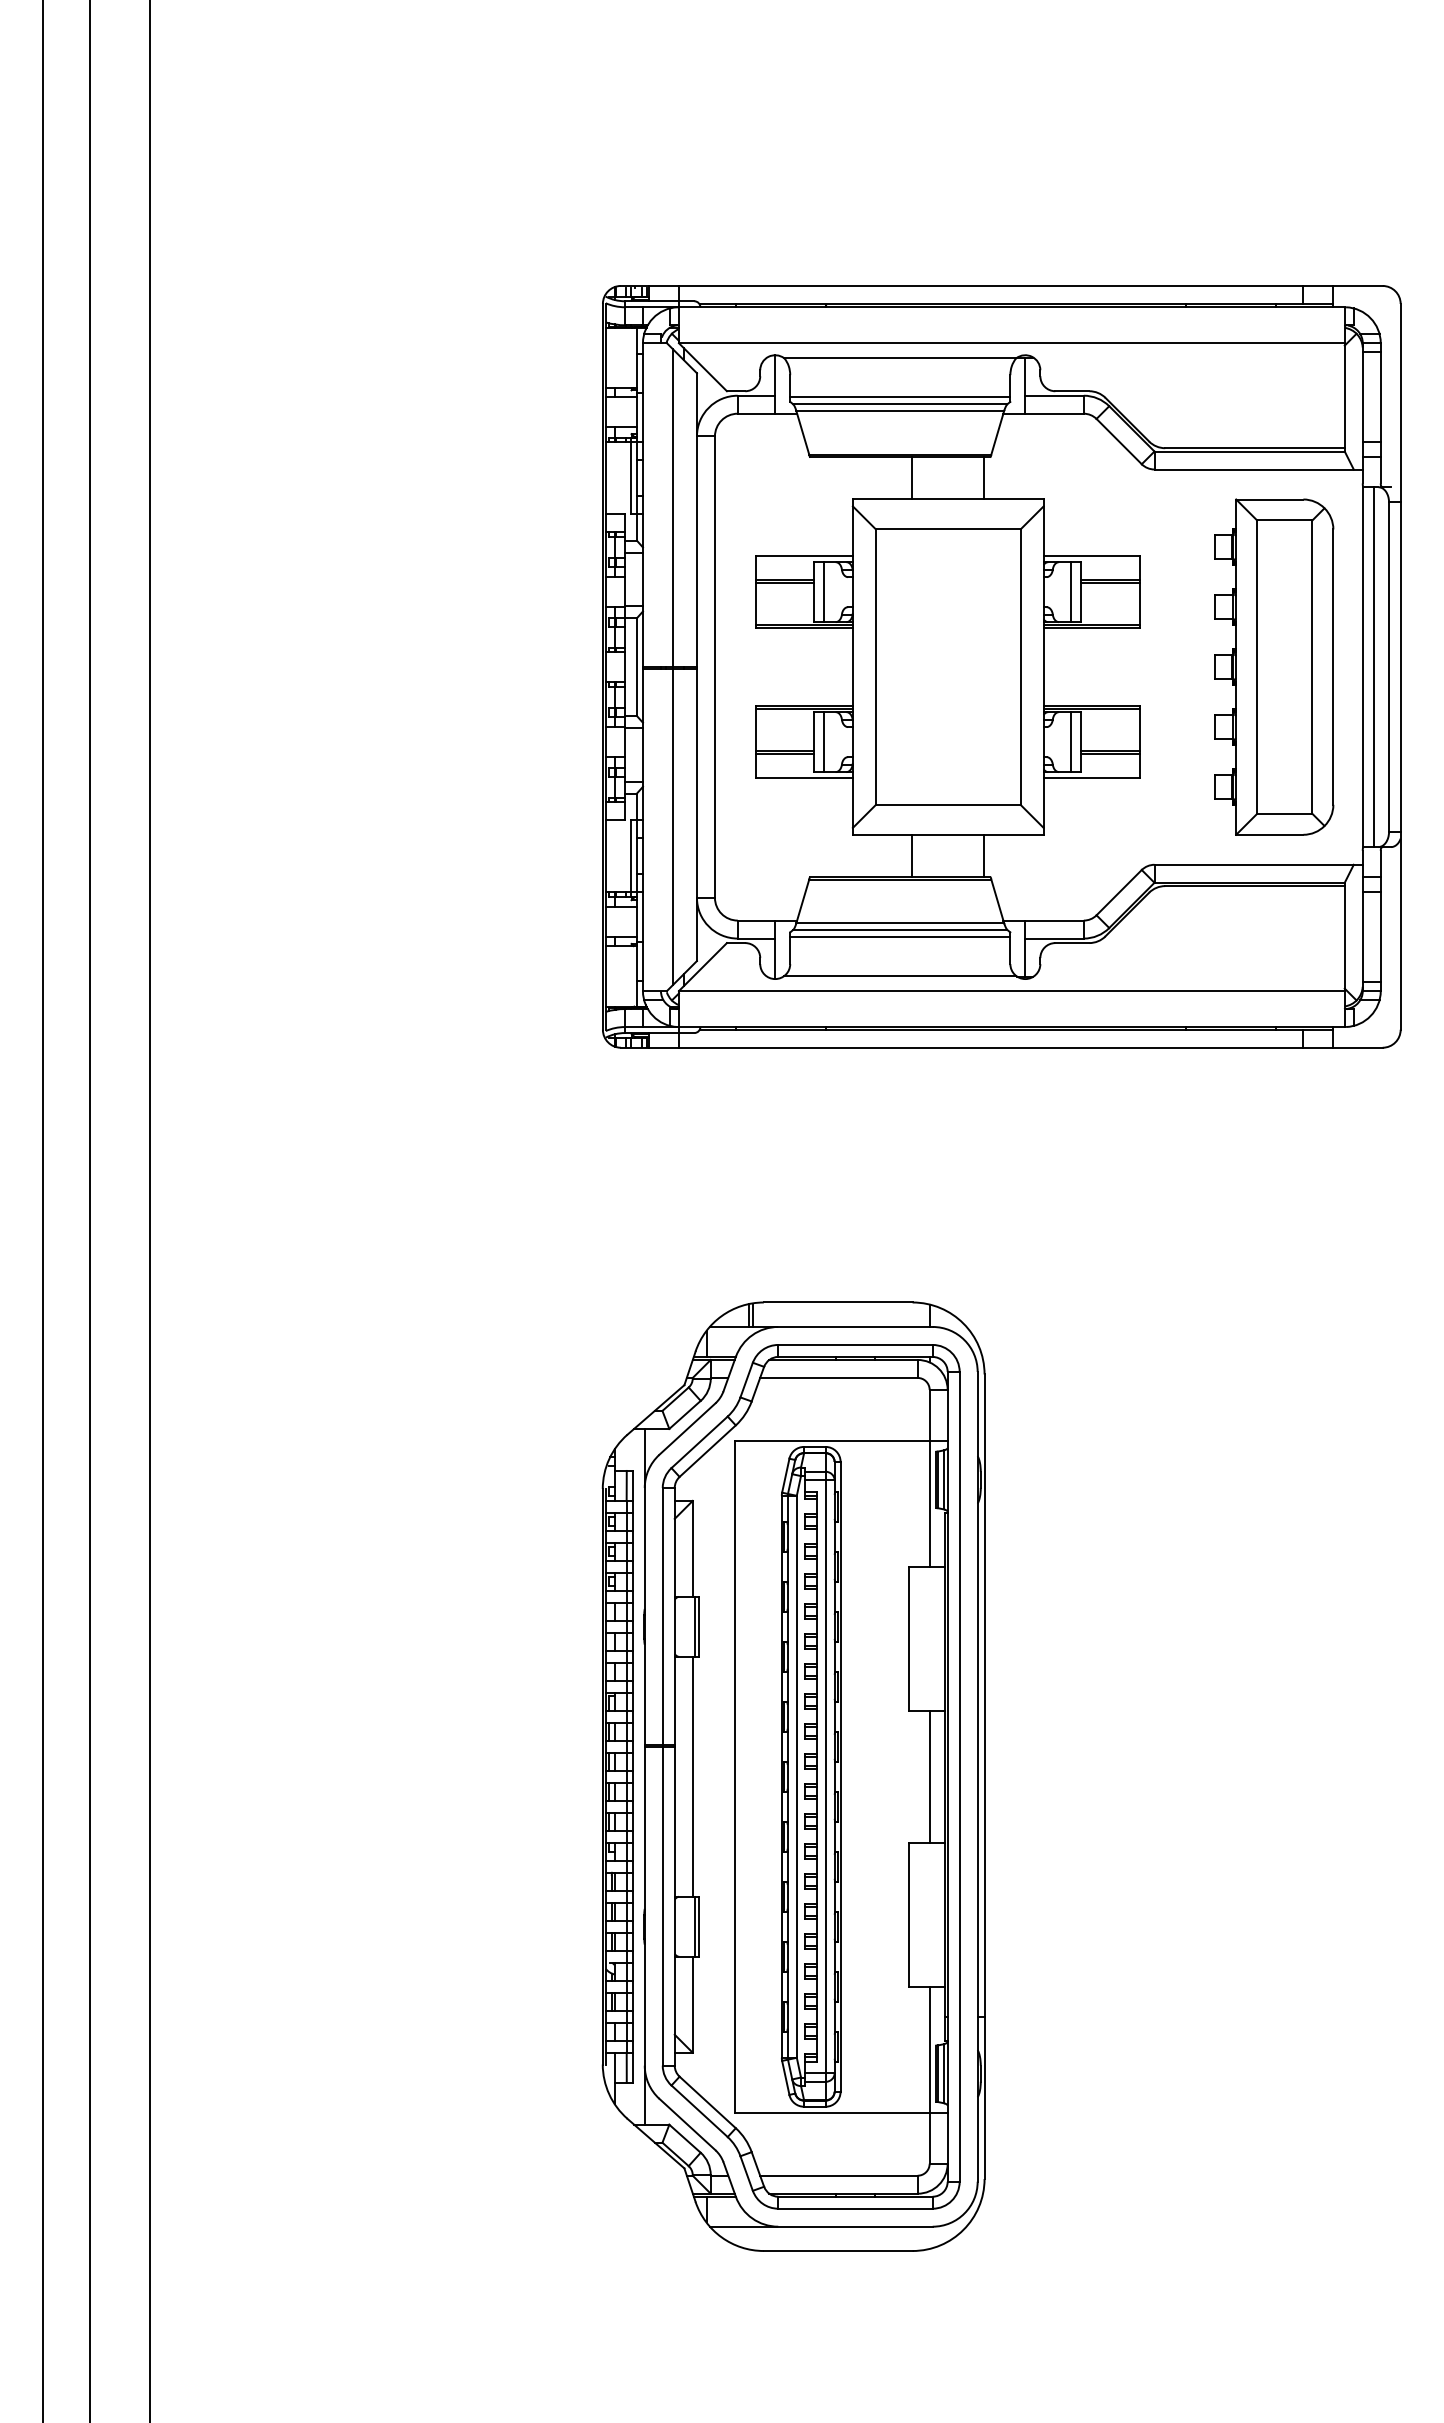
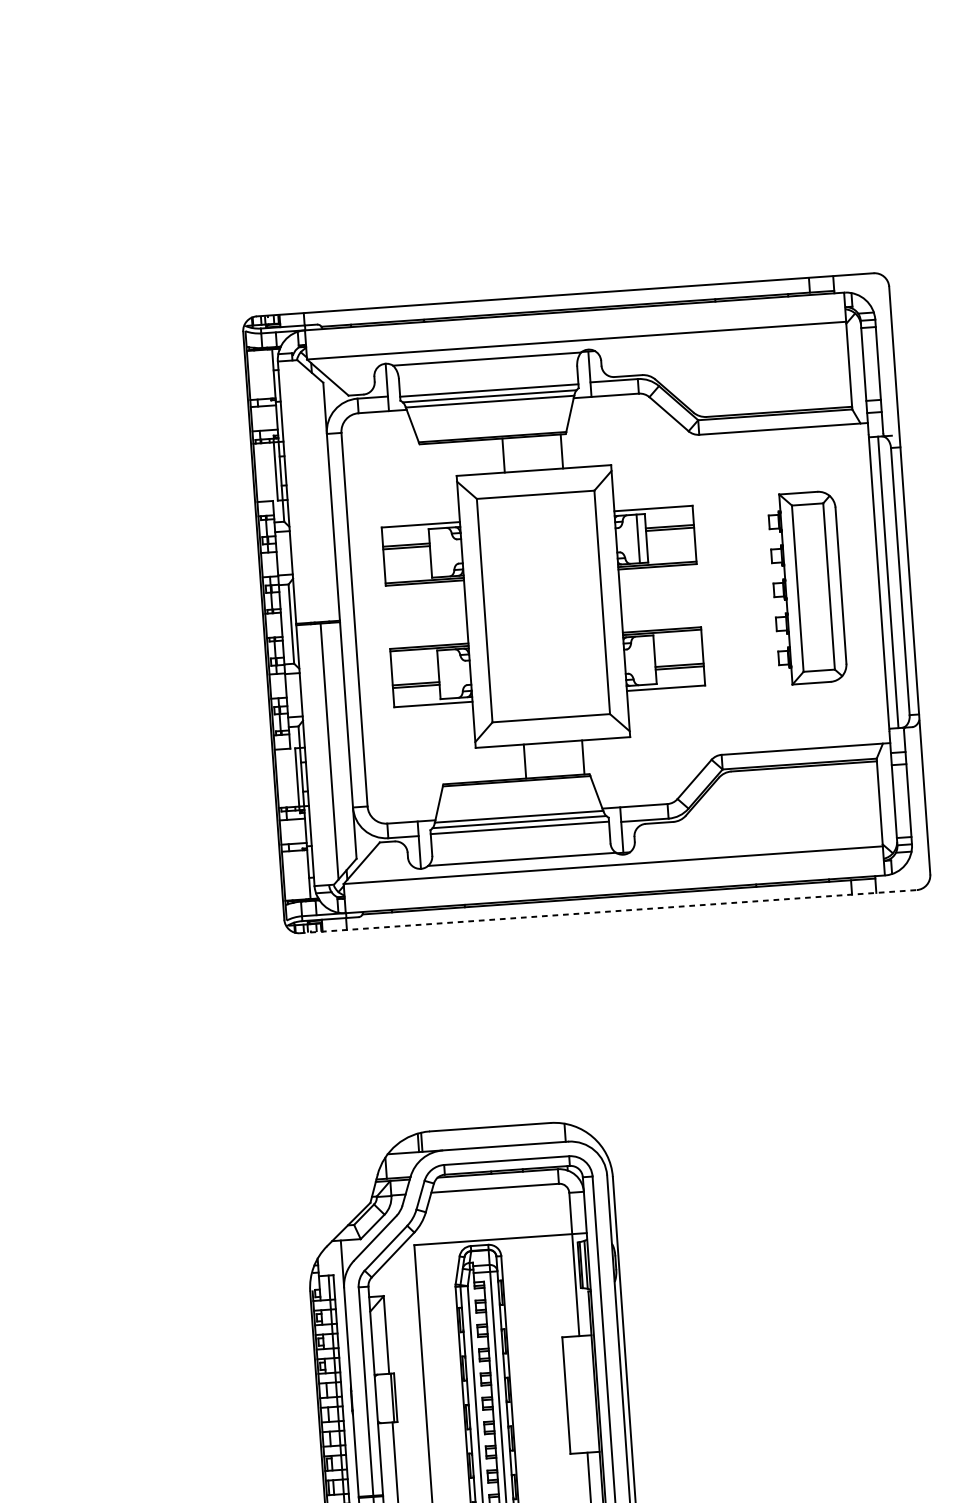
line: (672, 508) -> (311, 493), removed
line: (824, 592) -> (439, 553), removed
part: (1274, 666) -> (807, 587), size x0.7
line: (824, 742) -> (447, 674), removed
line: (1070, 742) -> (646, 660), removed
line: (1001, 1047) -> (608, 911), solid -> dashed

